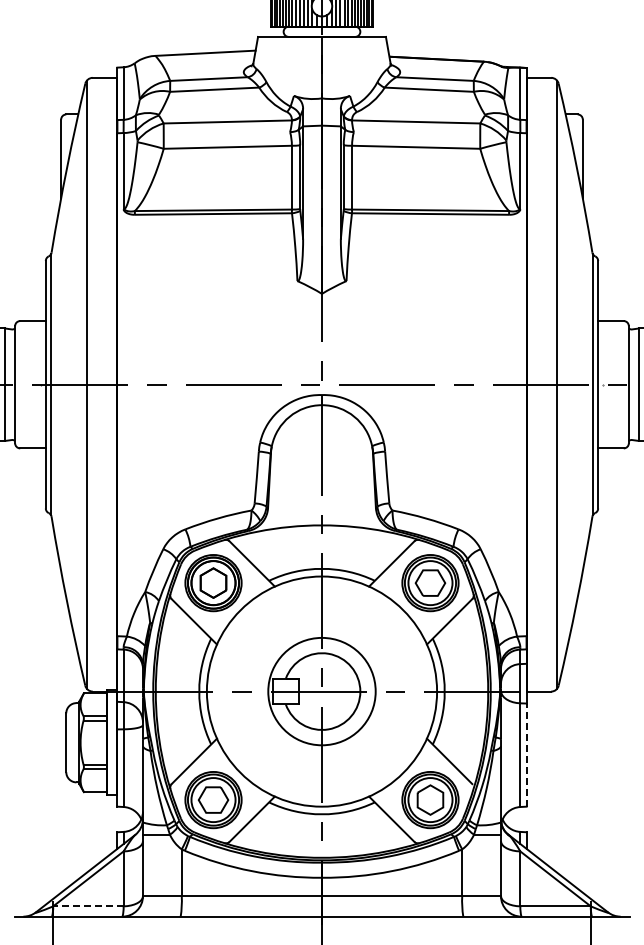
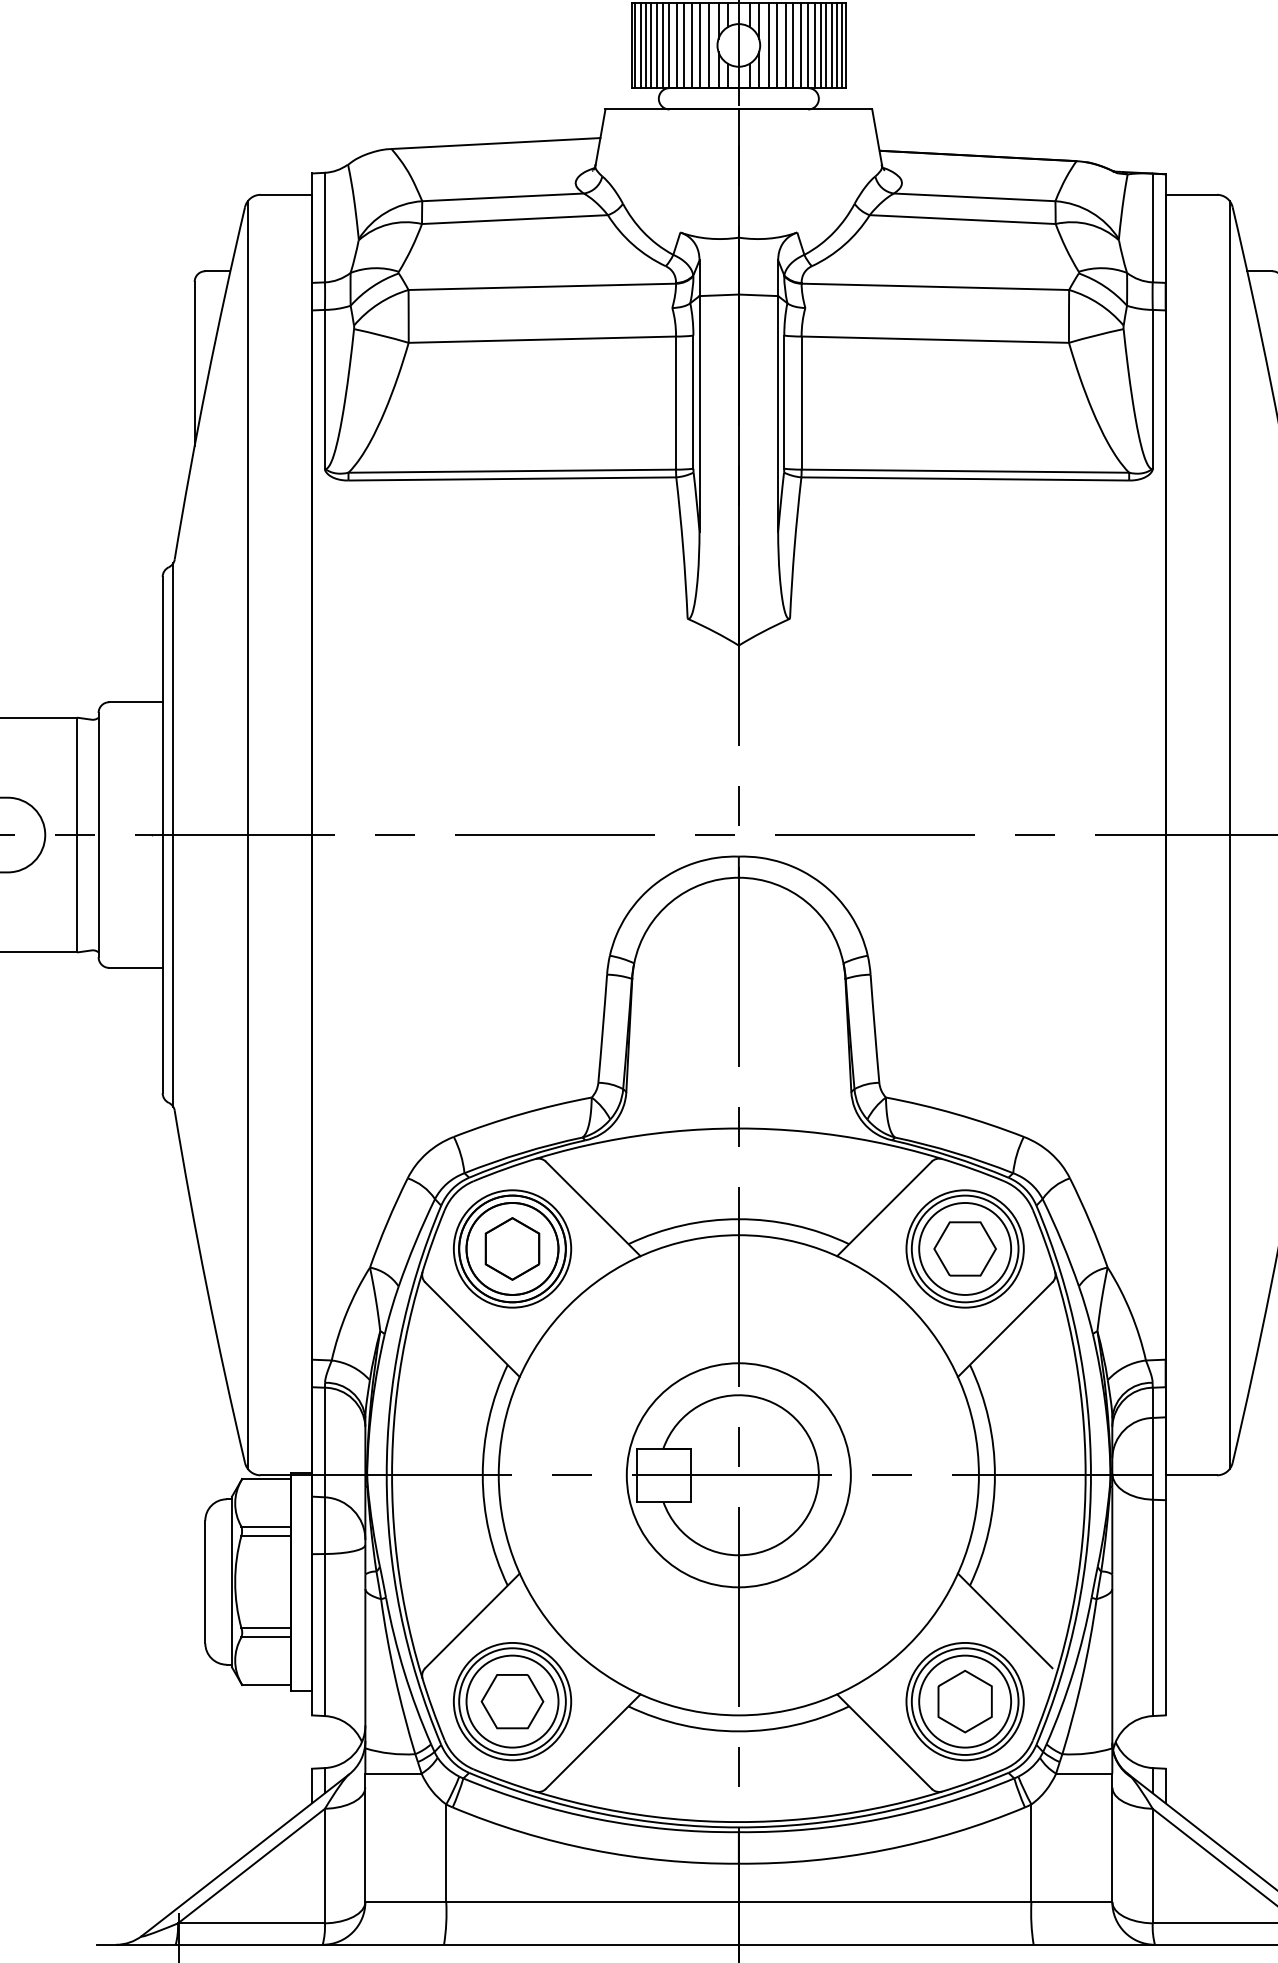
line: (526, 755) -> (1165, 1608), dashed -> solid
line: (87, 906) -> (249, 1923), dashed -> solid

